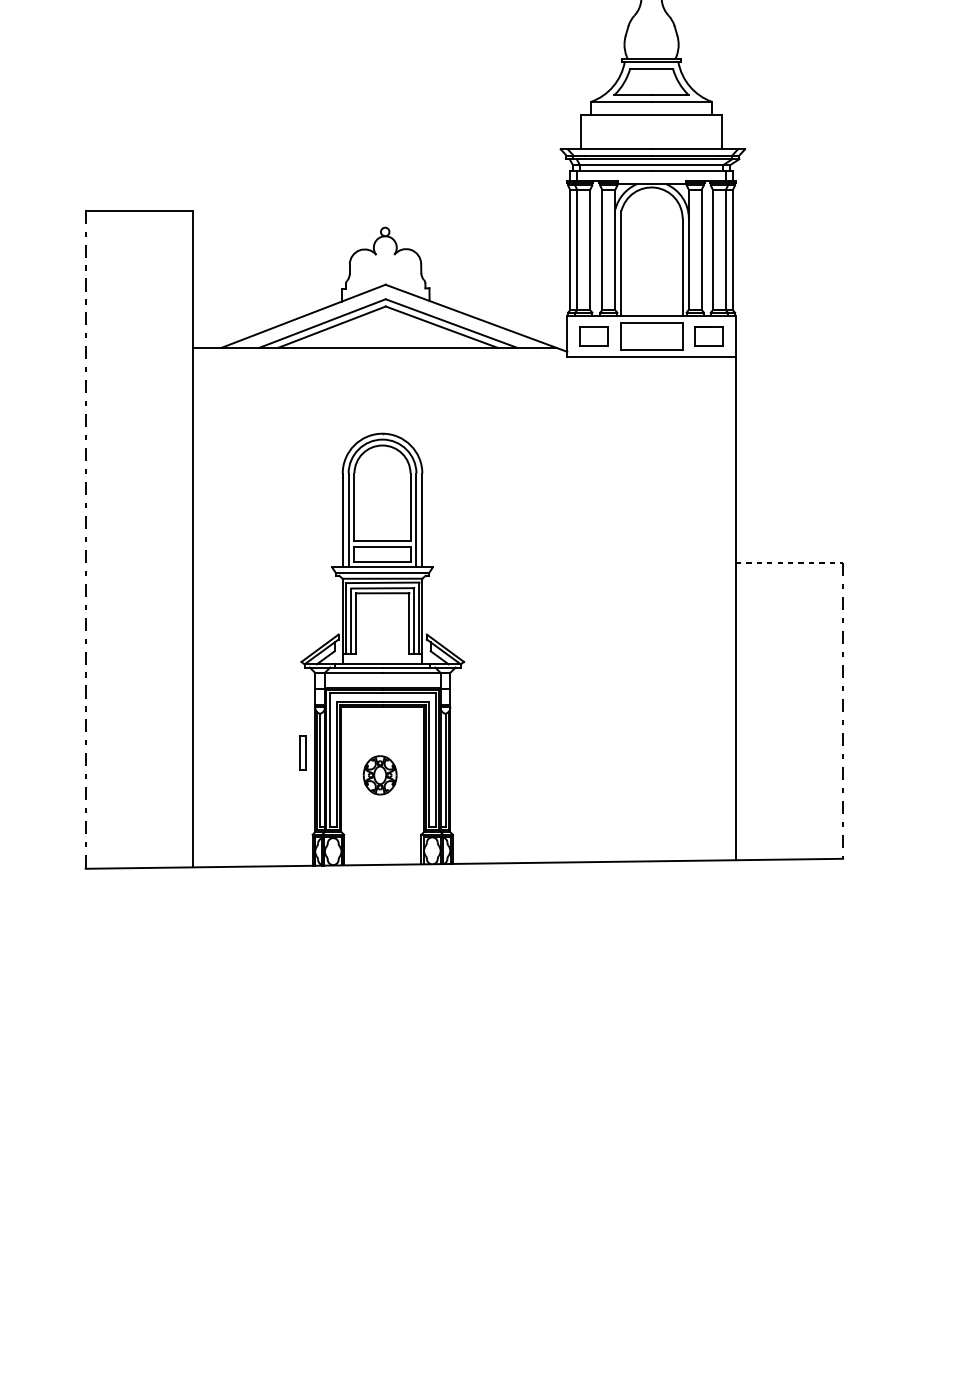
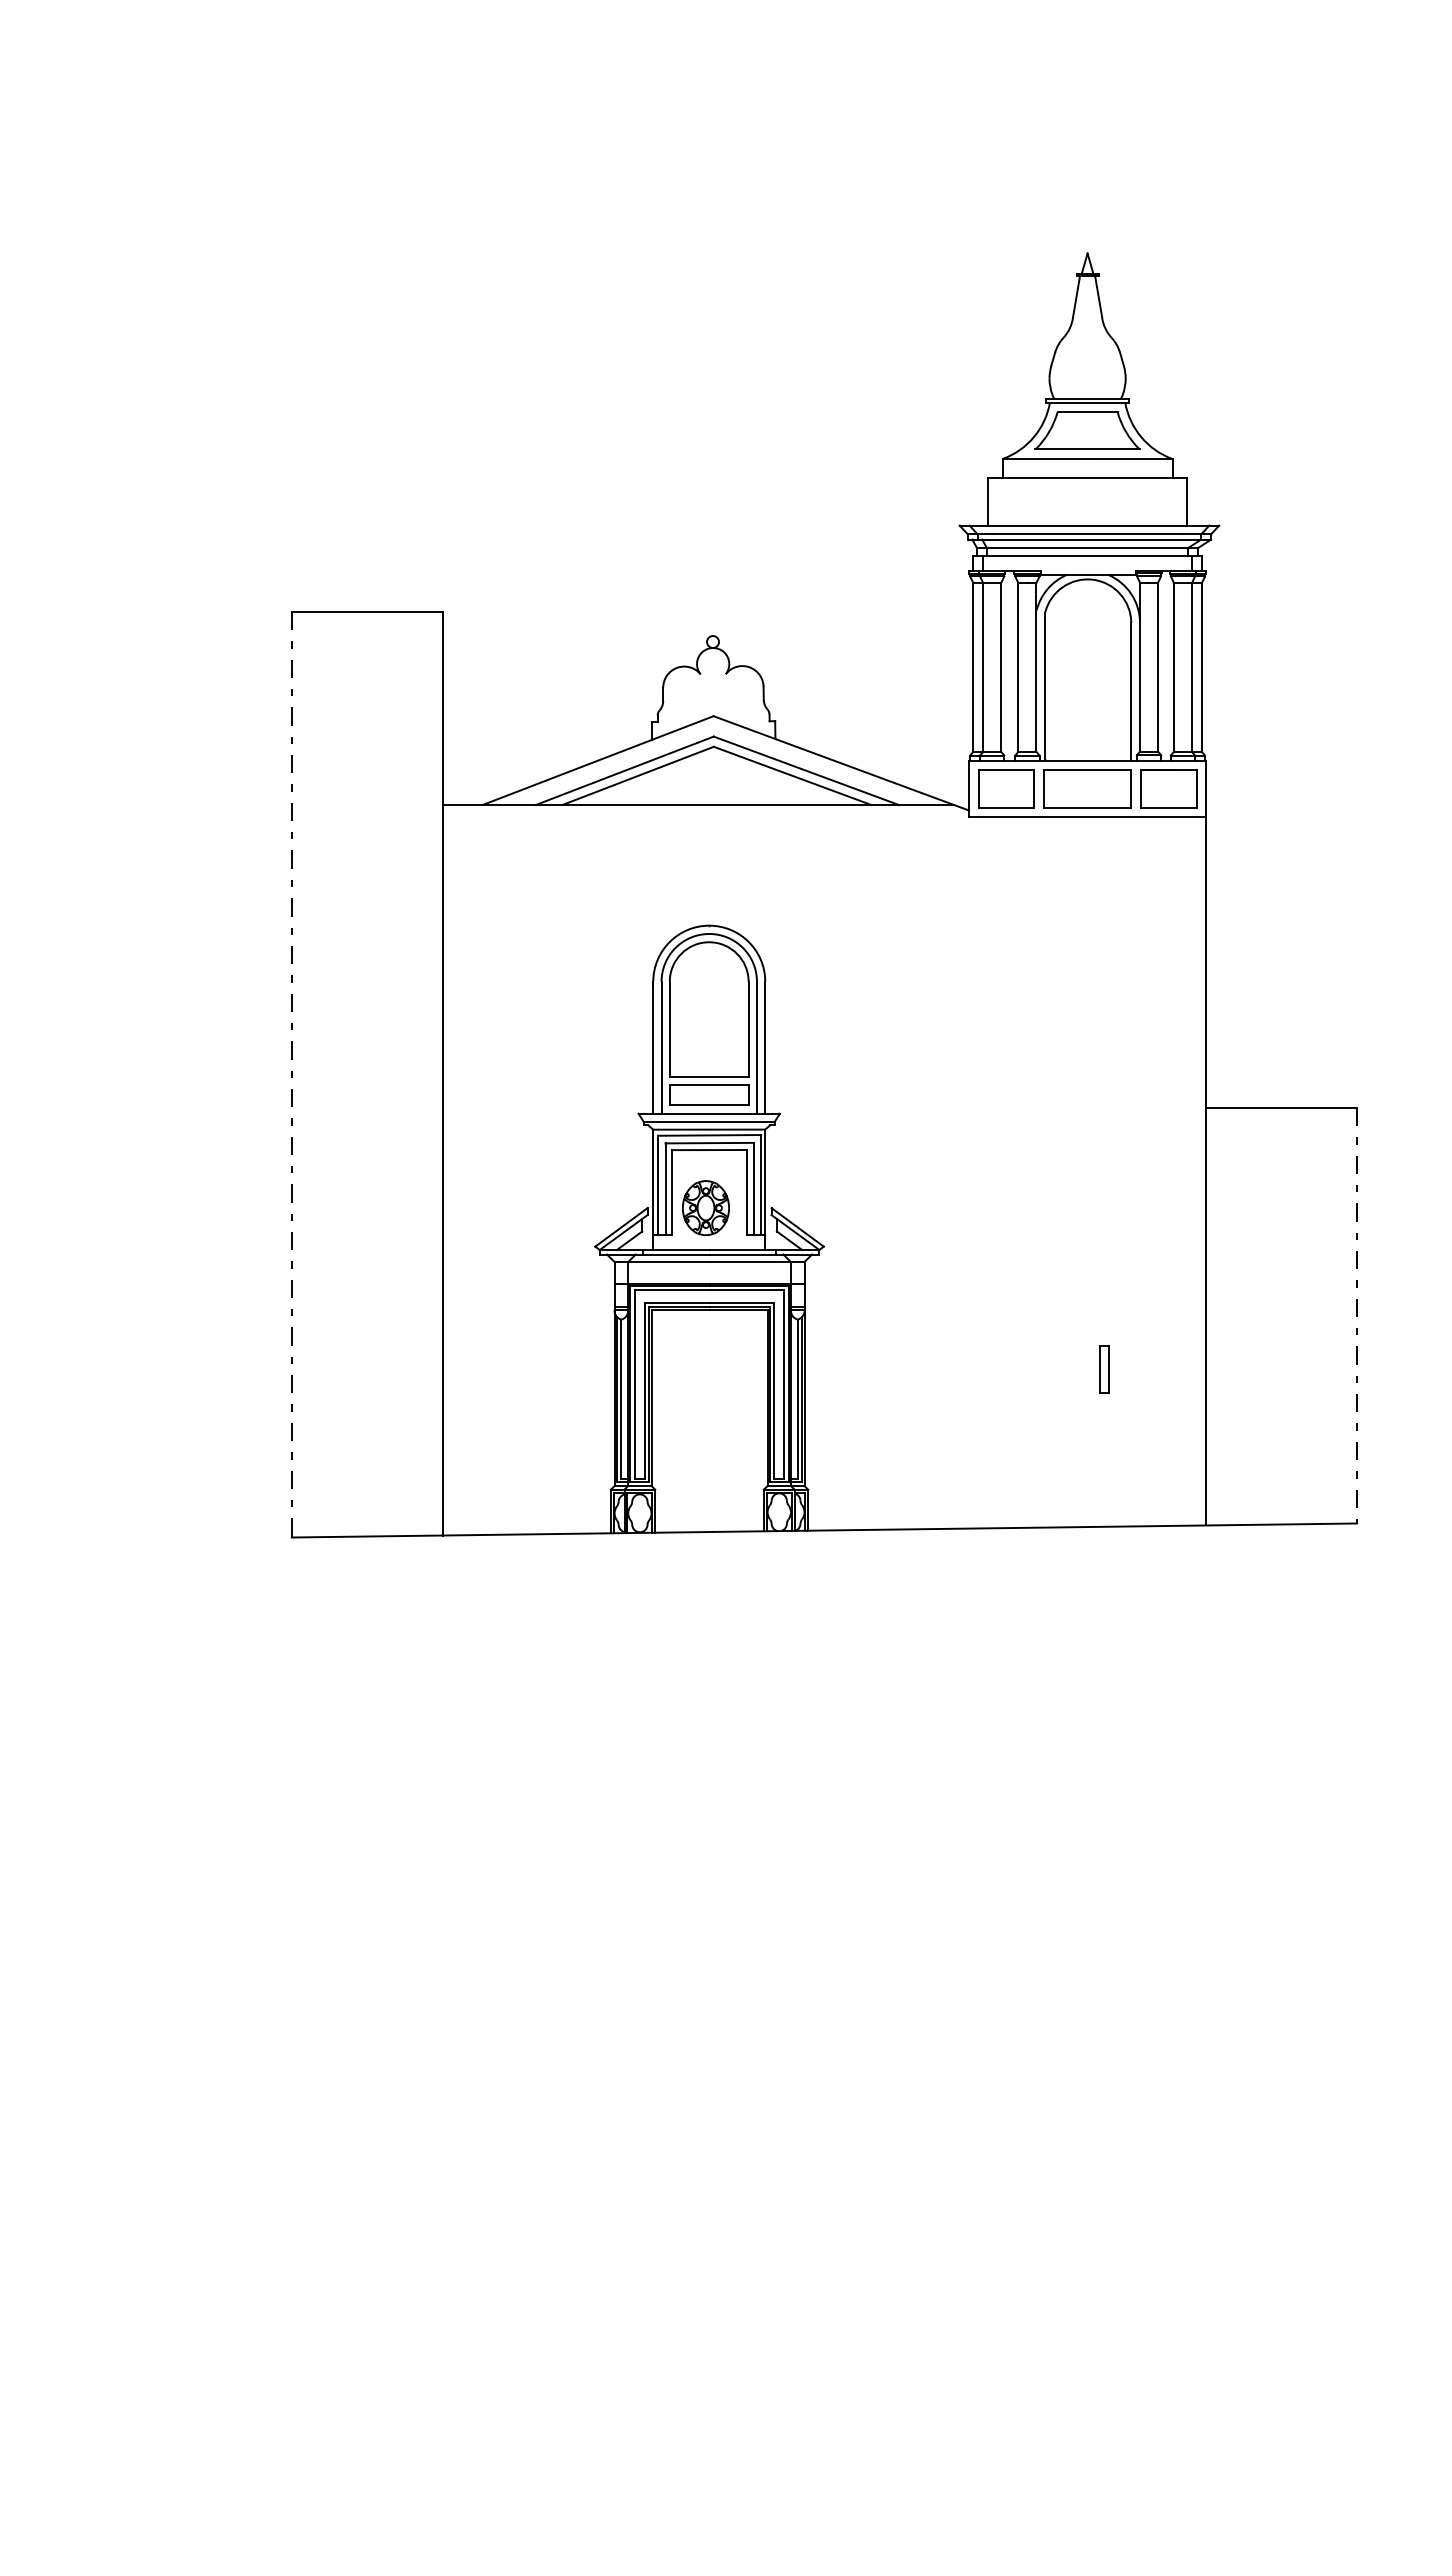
part: (593, 336) -> (1006, 788), size x1.43
part: (709, 336) -> (1168, 788), size x1.43
line: (790, 563) -> (1282, 1107), dashed -> solid
part: (303, 752) -> (1104, 1369), moved
part: (379, 775) -> (705, 1208), moved

